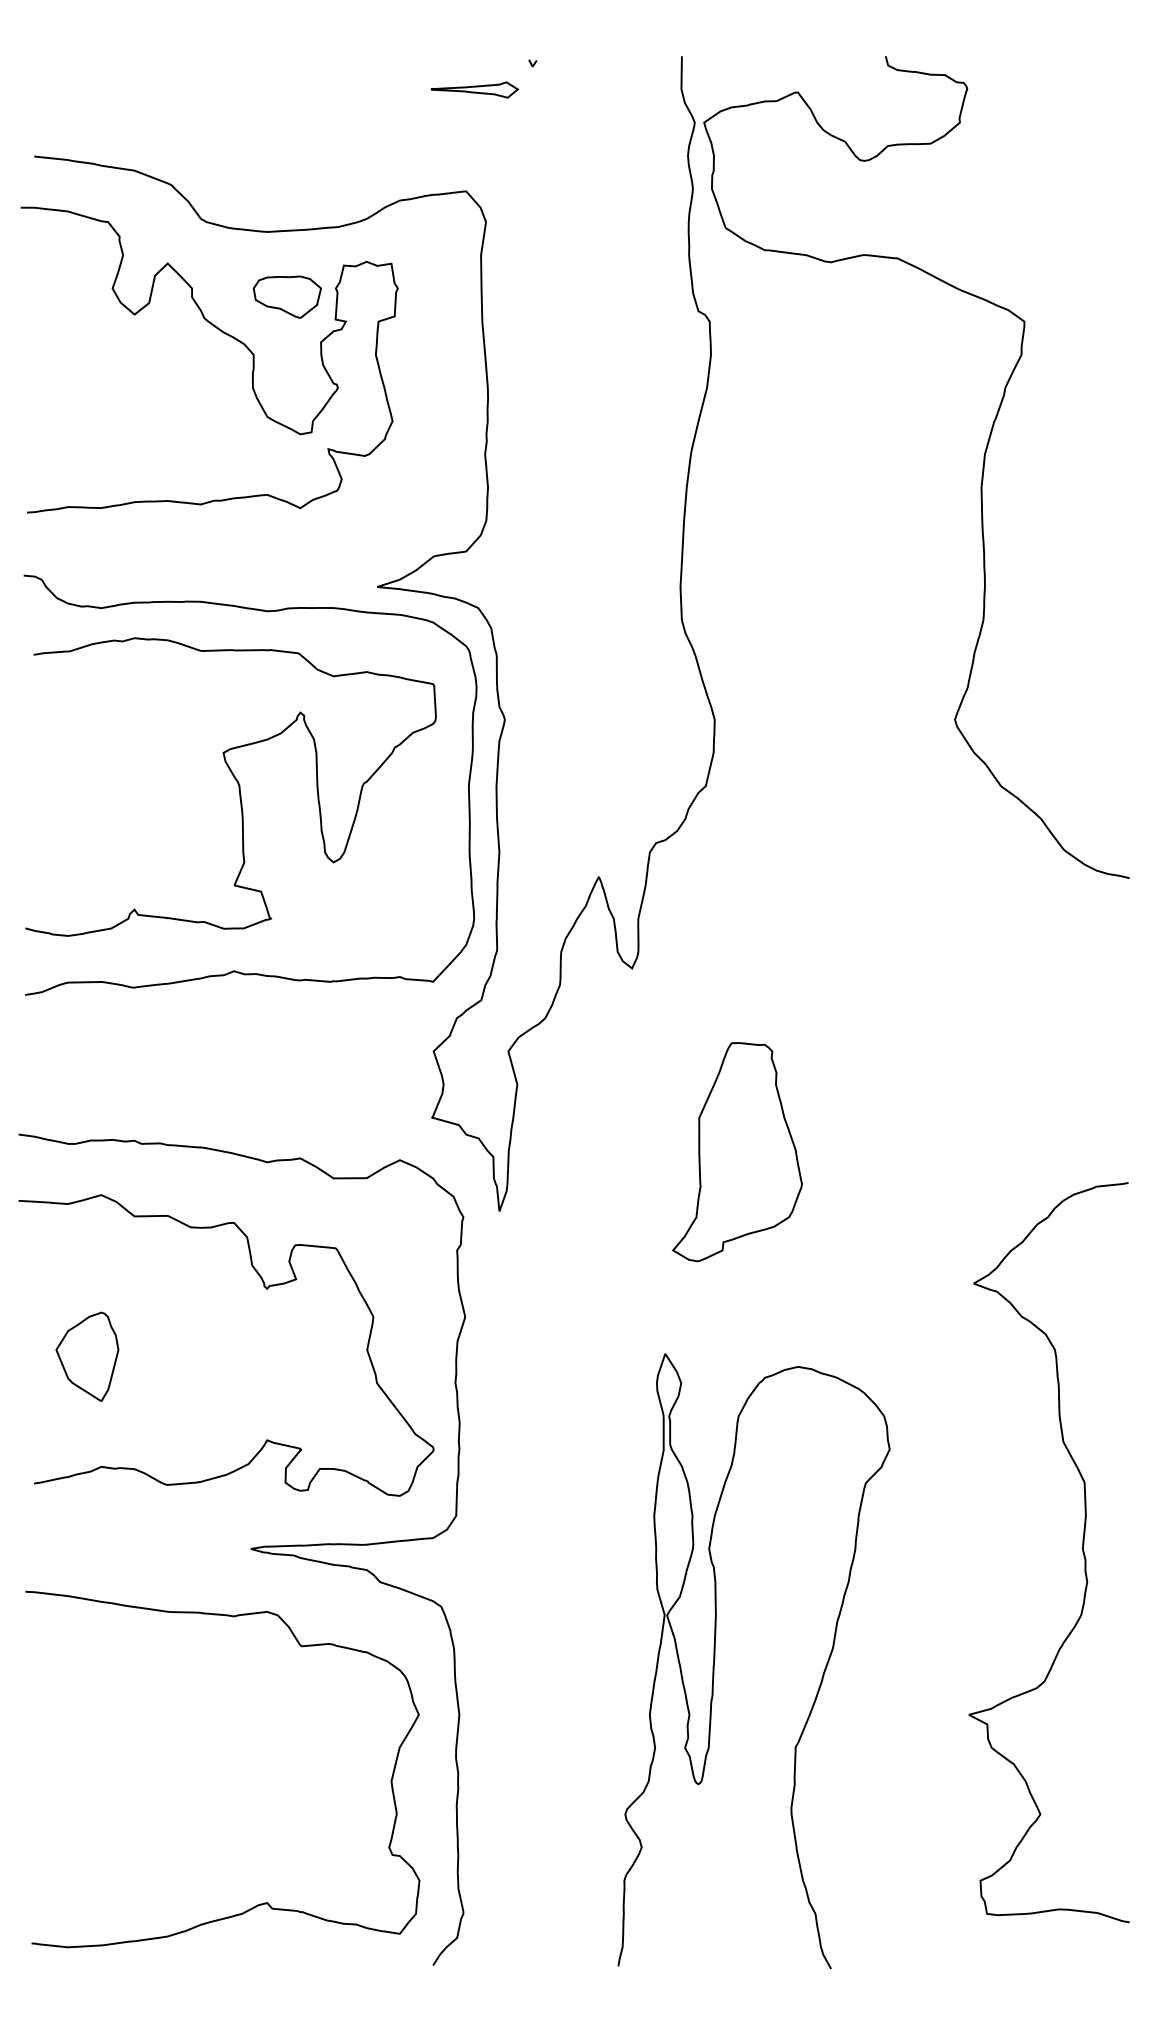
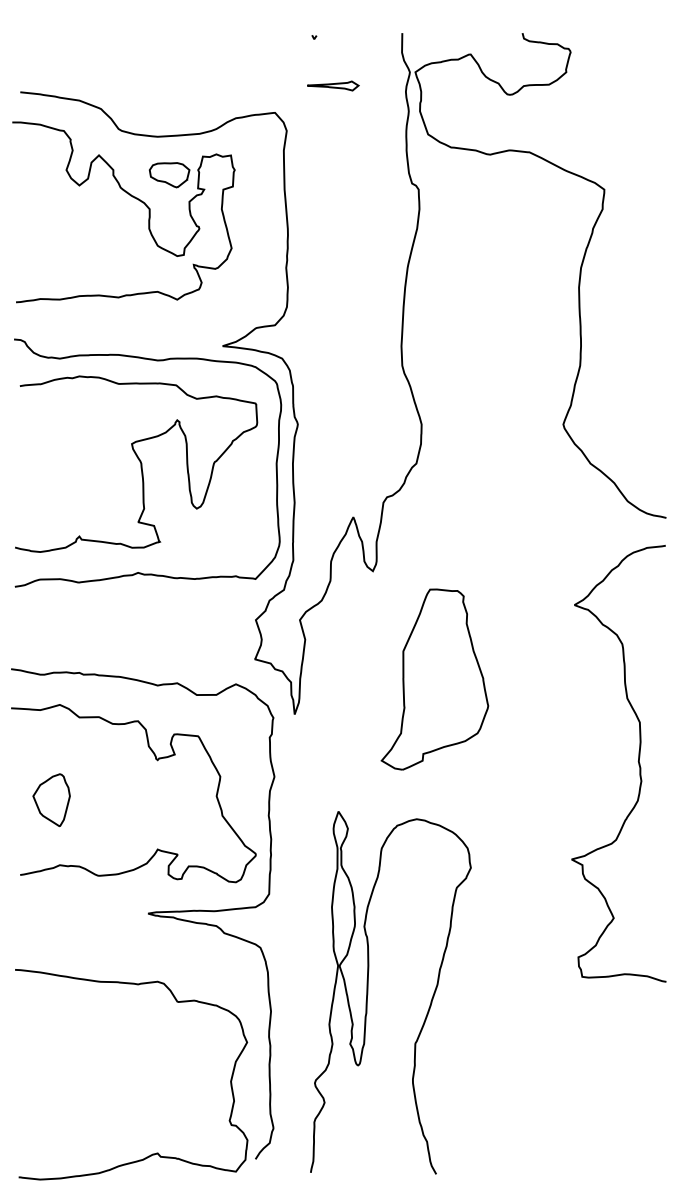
part: (475, 89) -> (333, 85), moved
part: (738, 1152) -> (435, 679), size x1.4
curve: (1080, 1548) -> (637, 761), moved
curve: (716, 1660) -> (368, 992), moved
curve: (258, 1903) -> (152, 1153), moved

